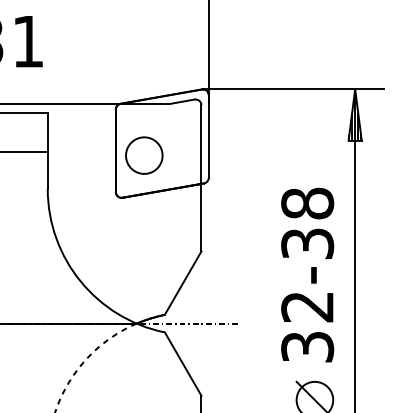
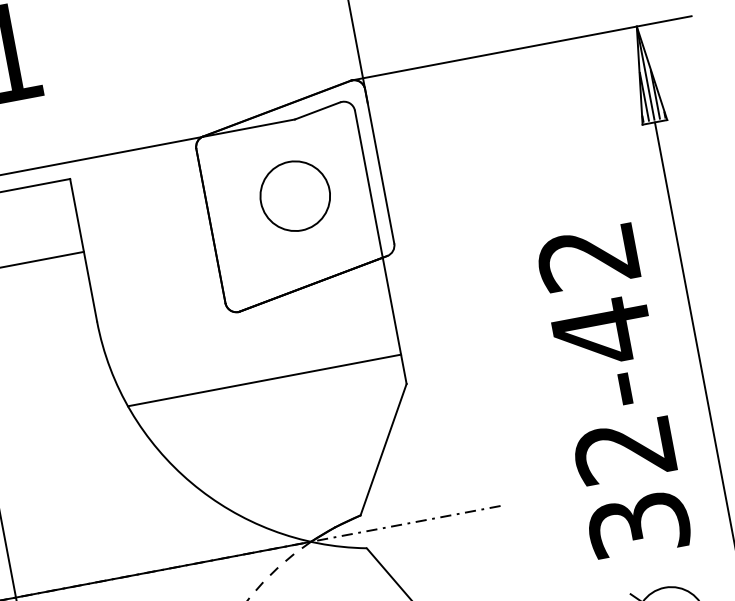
circle: (144, 155) -> (295, 195), moved
text: (307, 223) -> (595, 294), 32-38 -> 32-42
line: (128, 235) -> (264, 379), added

